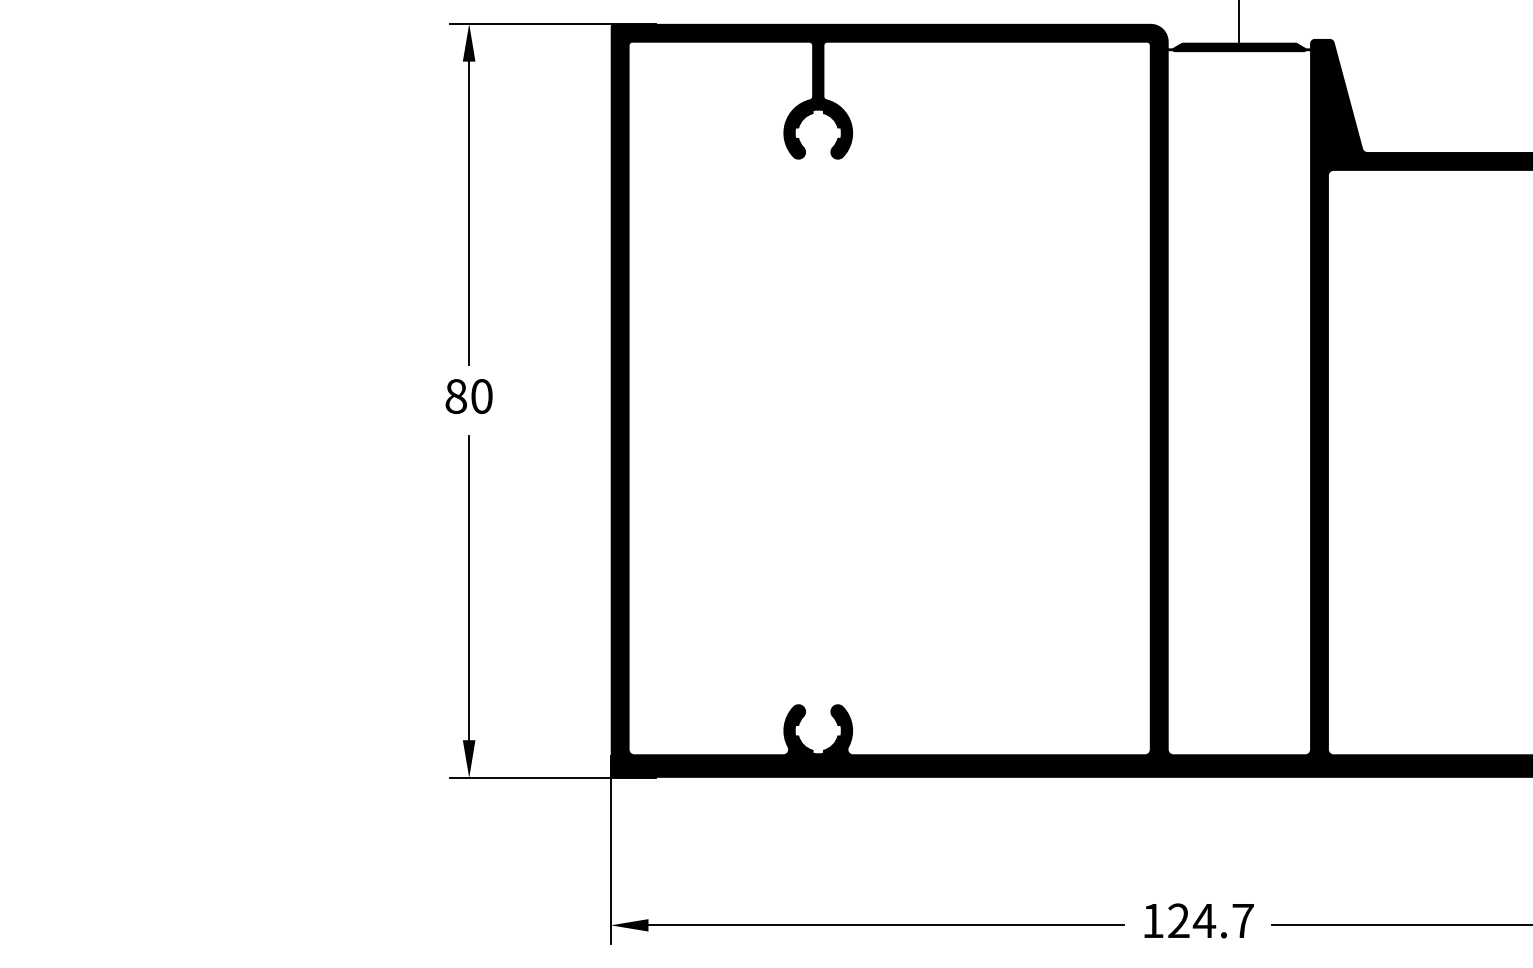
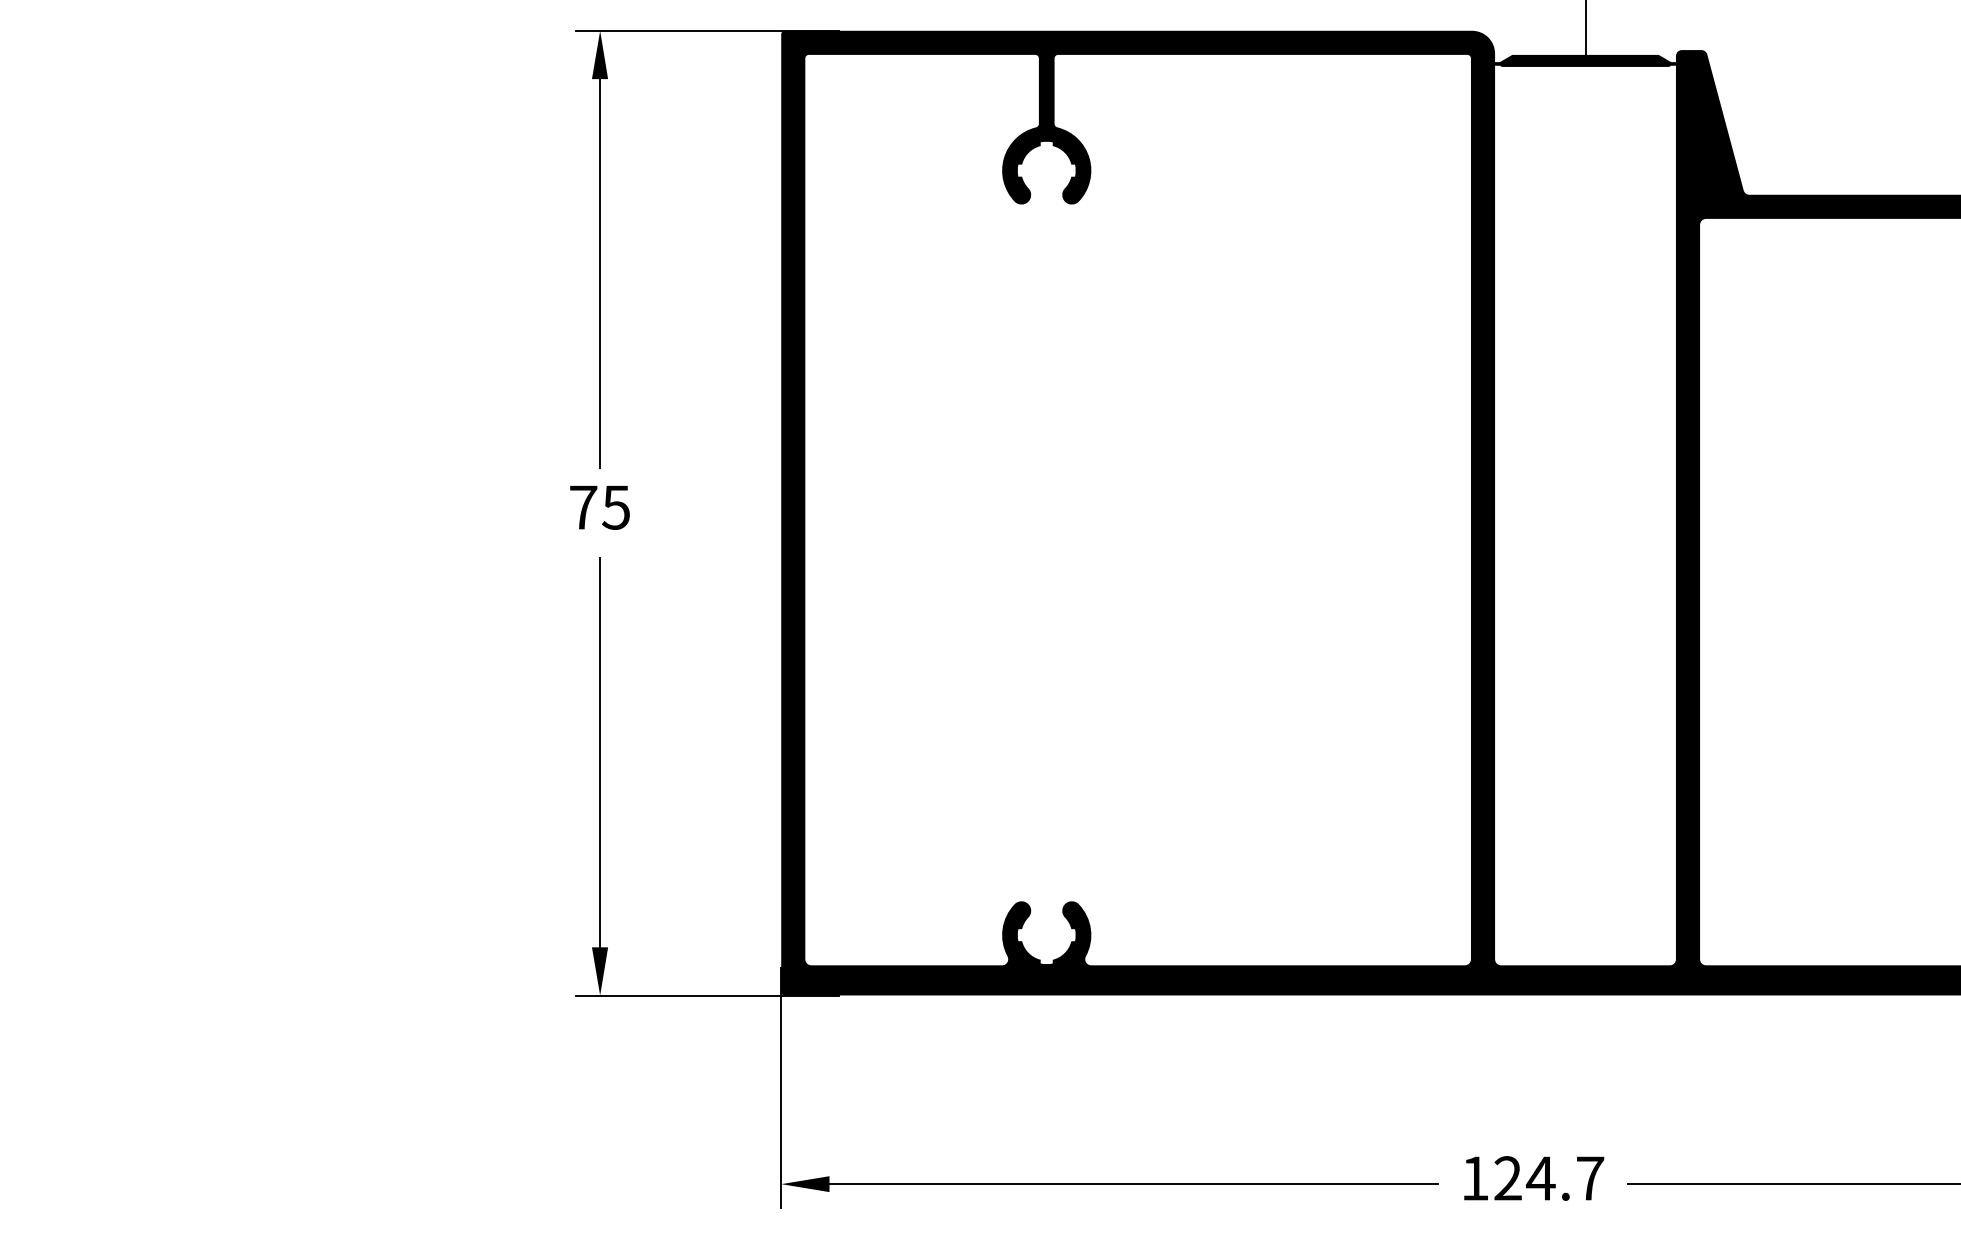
text: (469, 396) -> (600, 507), 80 -> 75

